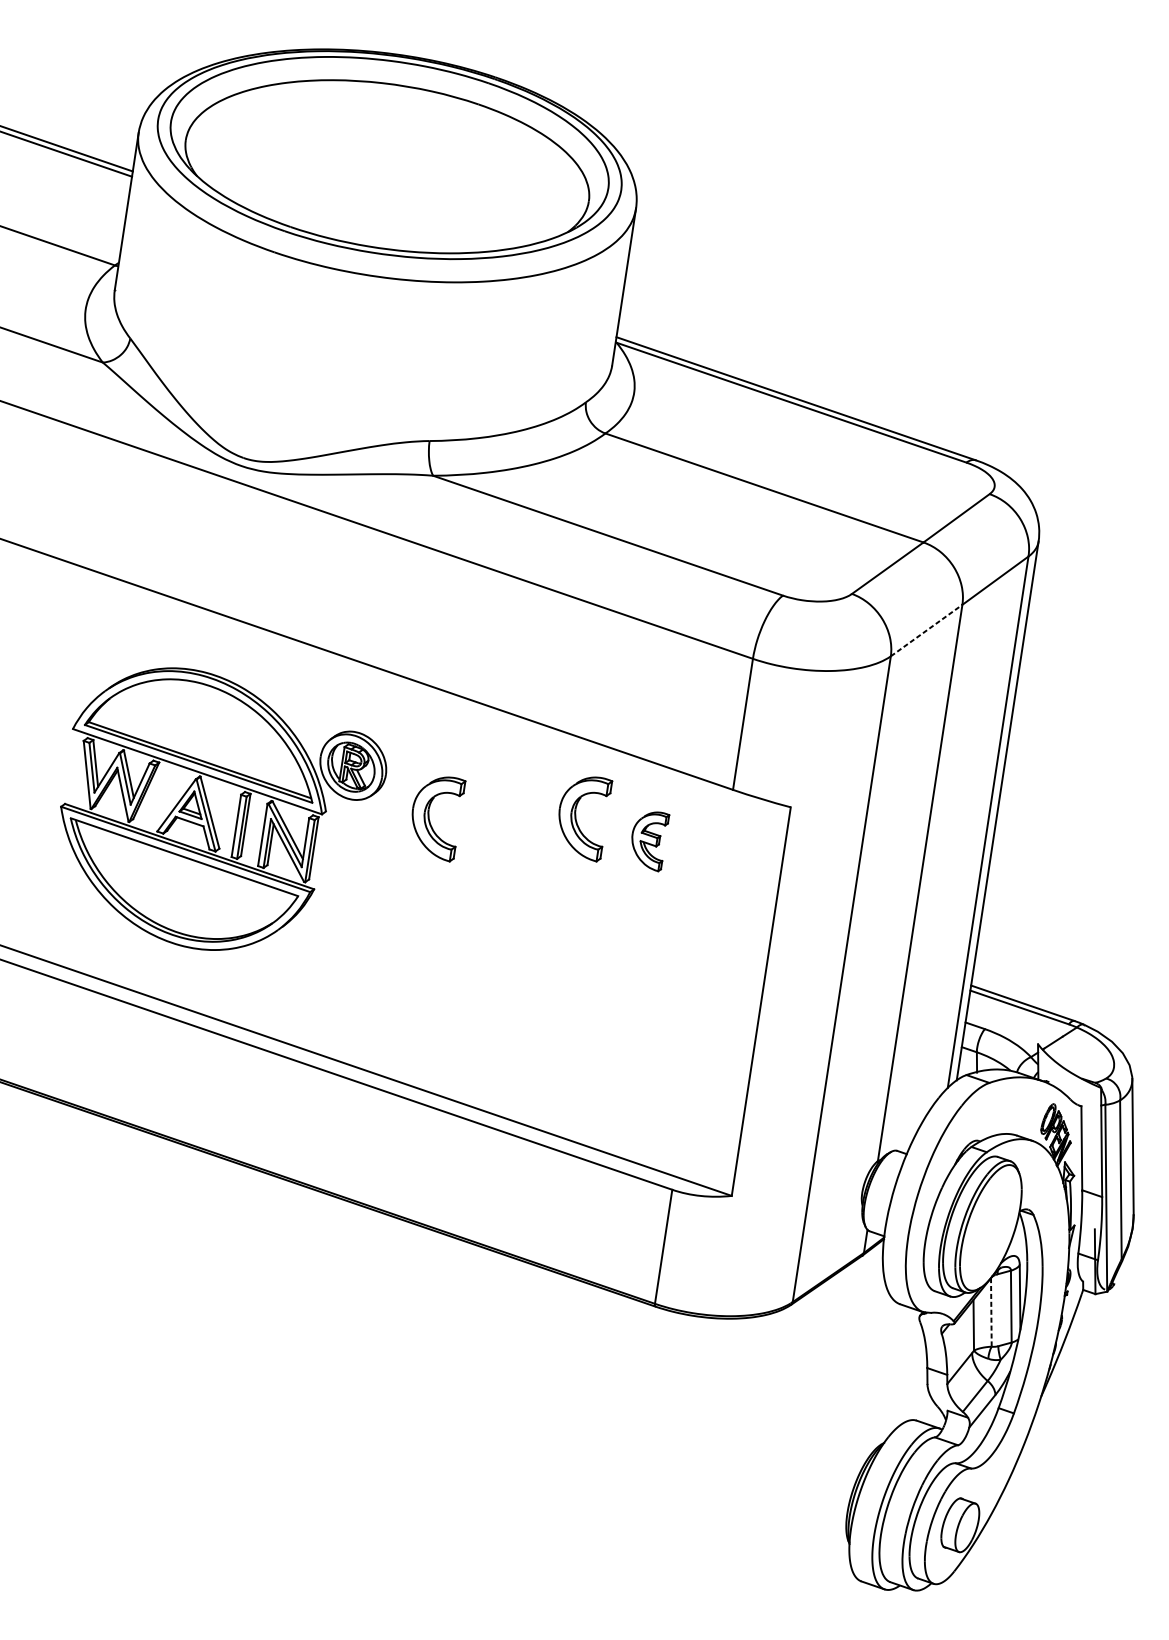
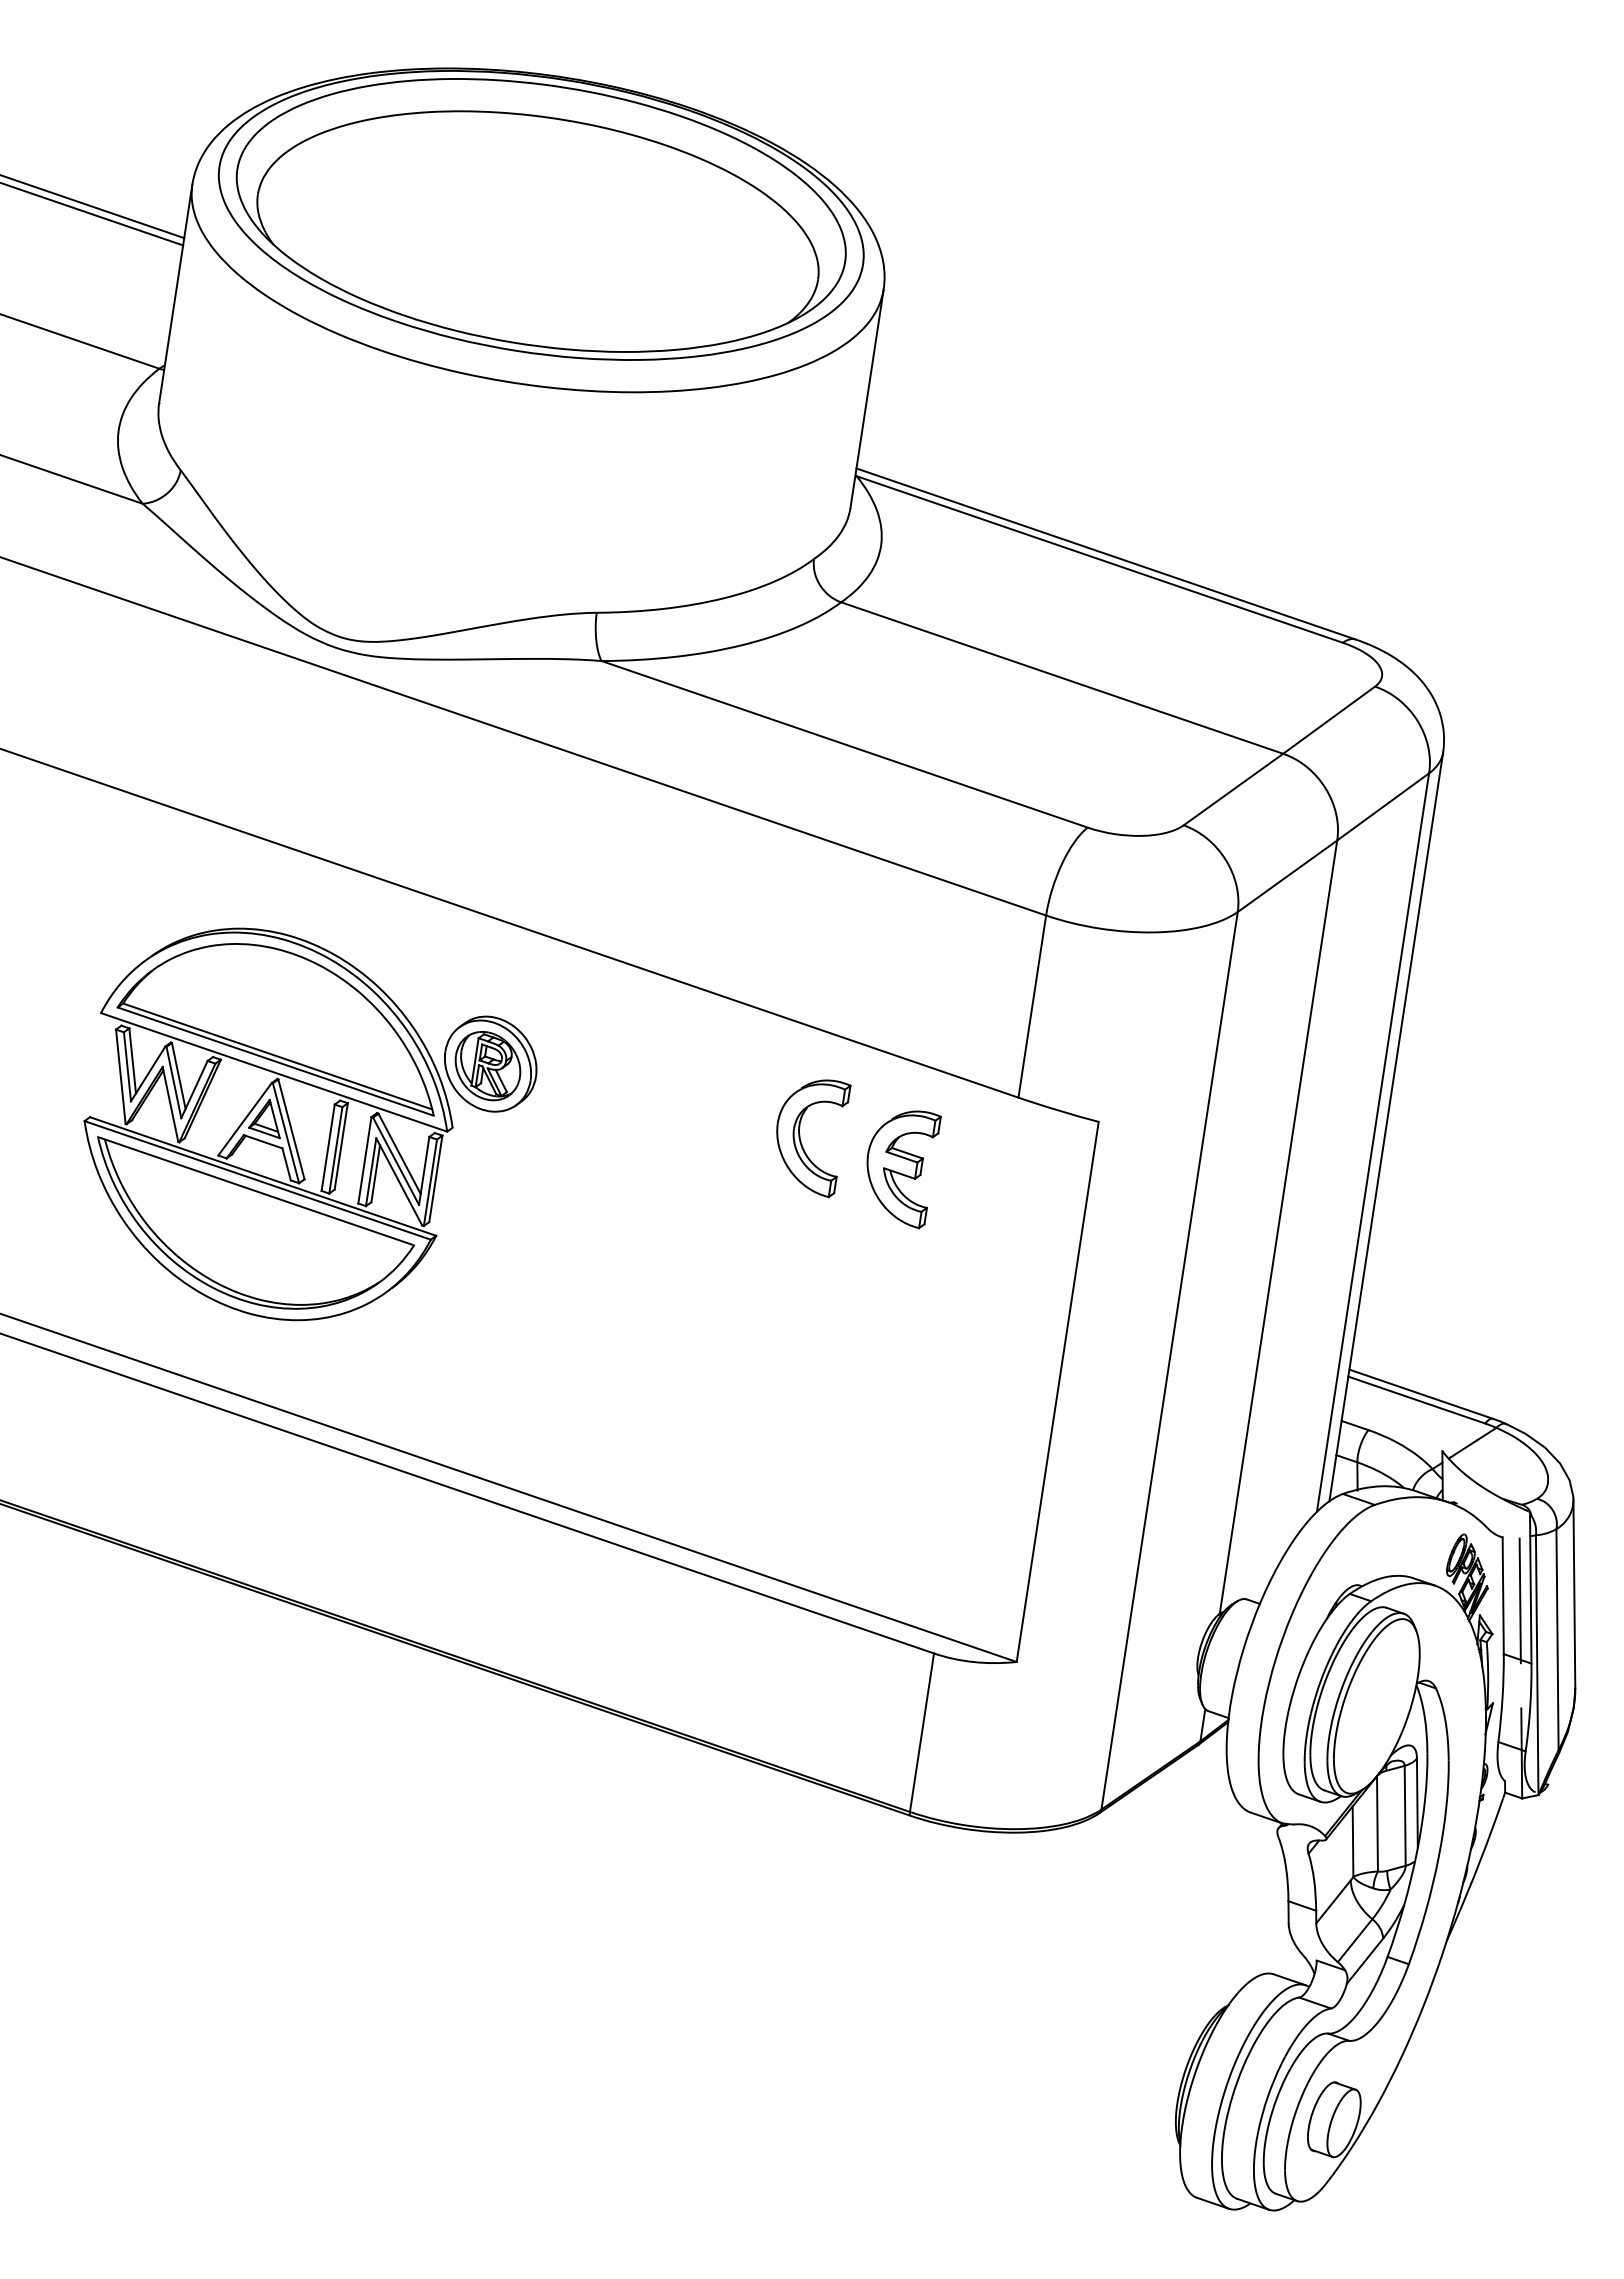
line: (926, 630) -> (1287, 875), dashed -> solid
part: (430, 820) -> (597, 1140), removed
part: (650, 841) -> (903, 1169), size x1.43
line: (1093, 1151) -> (1519, 1600), added
line: (991, 1312) -> (1377, 1823), dashed -> solid

